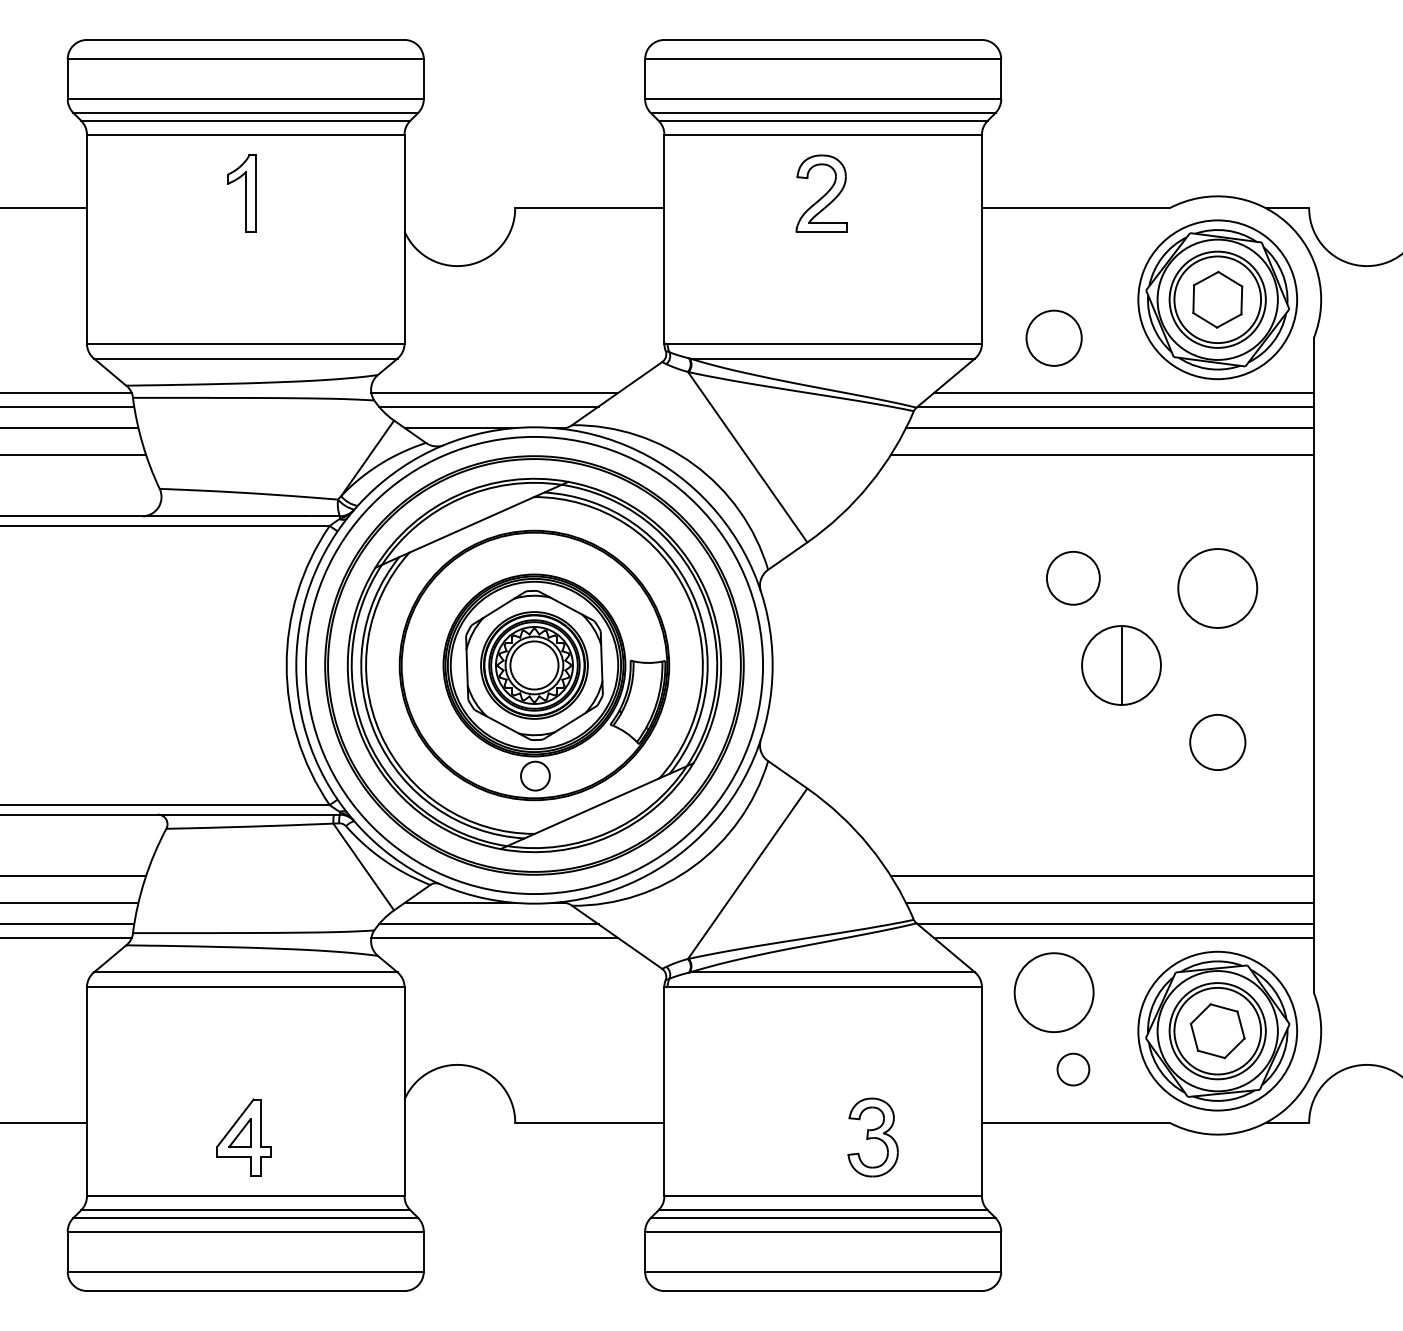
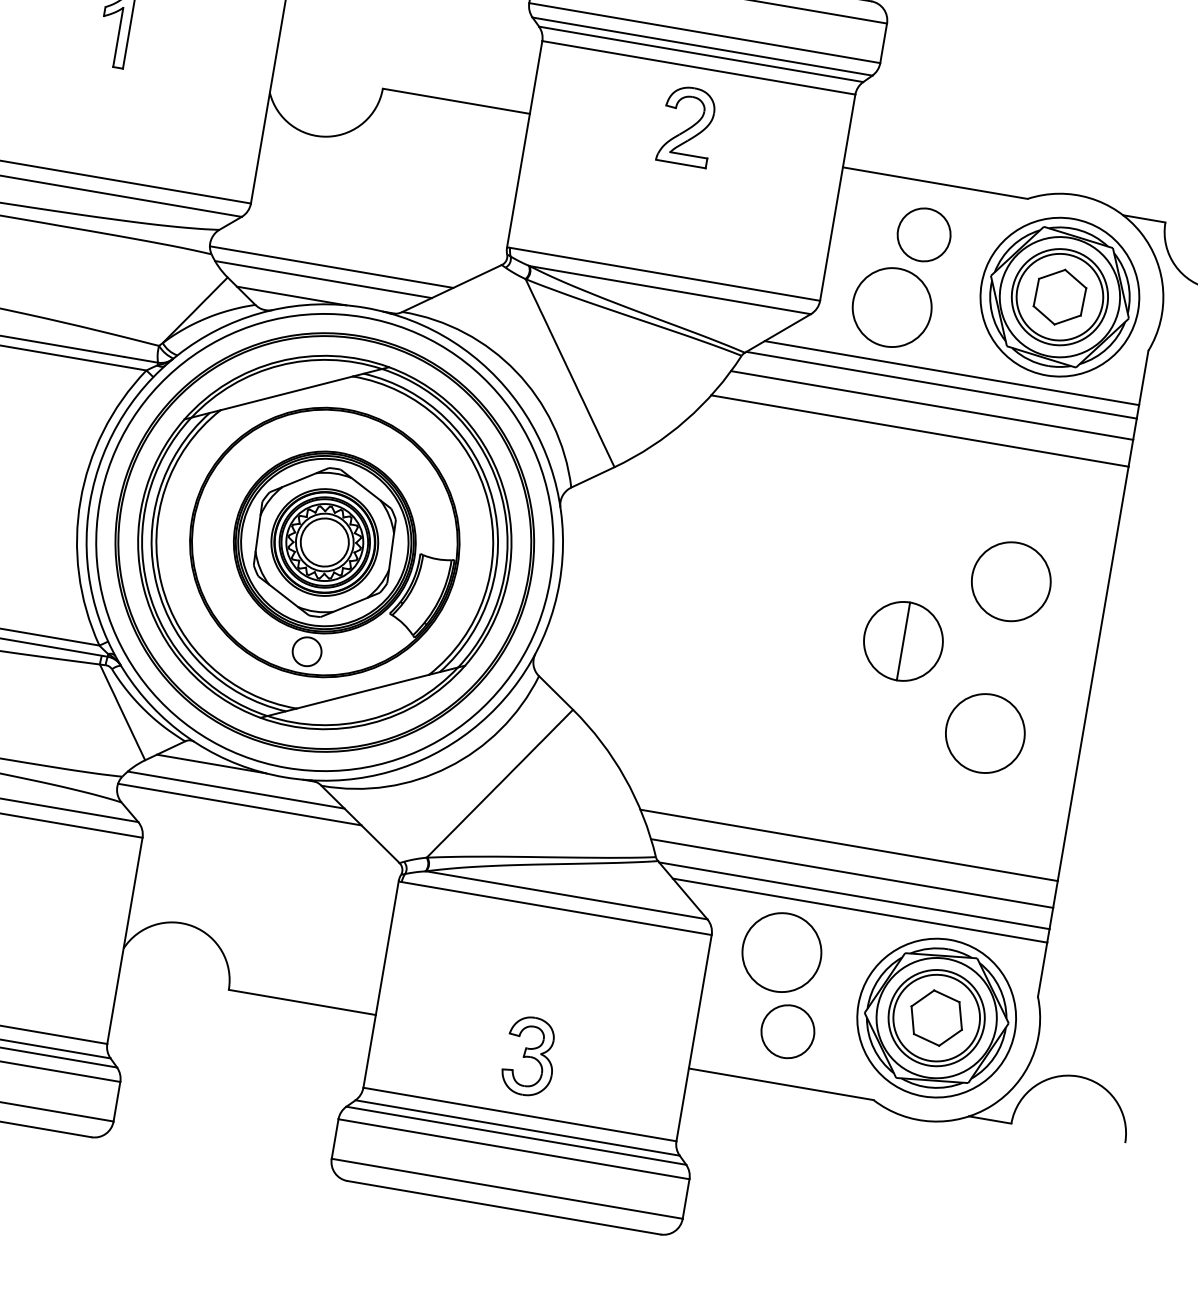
circle: (1053, 337) -> (891, 306), size x1.43
circle: (1073, 578) -> (924, 235), moved
circle: (1217, 742) -> (985, 733), size x1.43
circle: (1073, 1069) -> (788, 1031), size x1.67
part: (872, 1137) -> (529, 1056), moved

